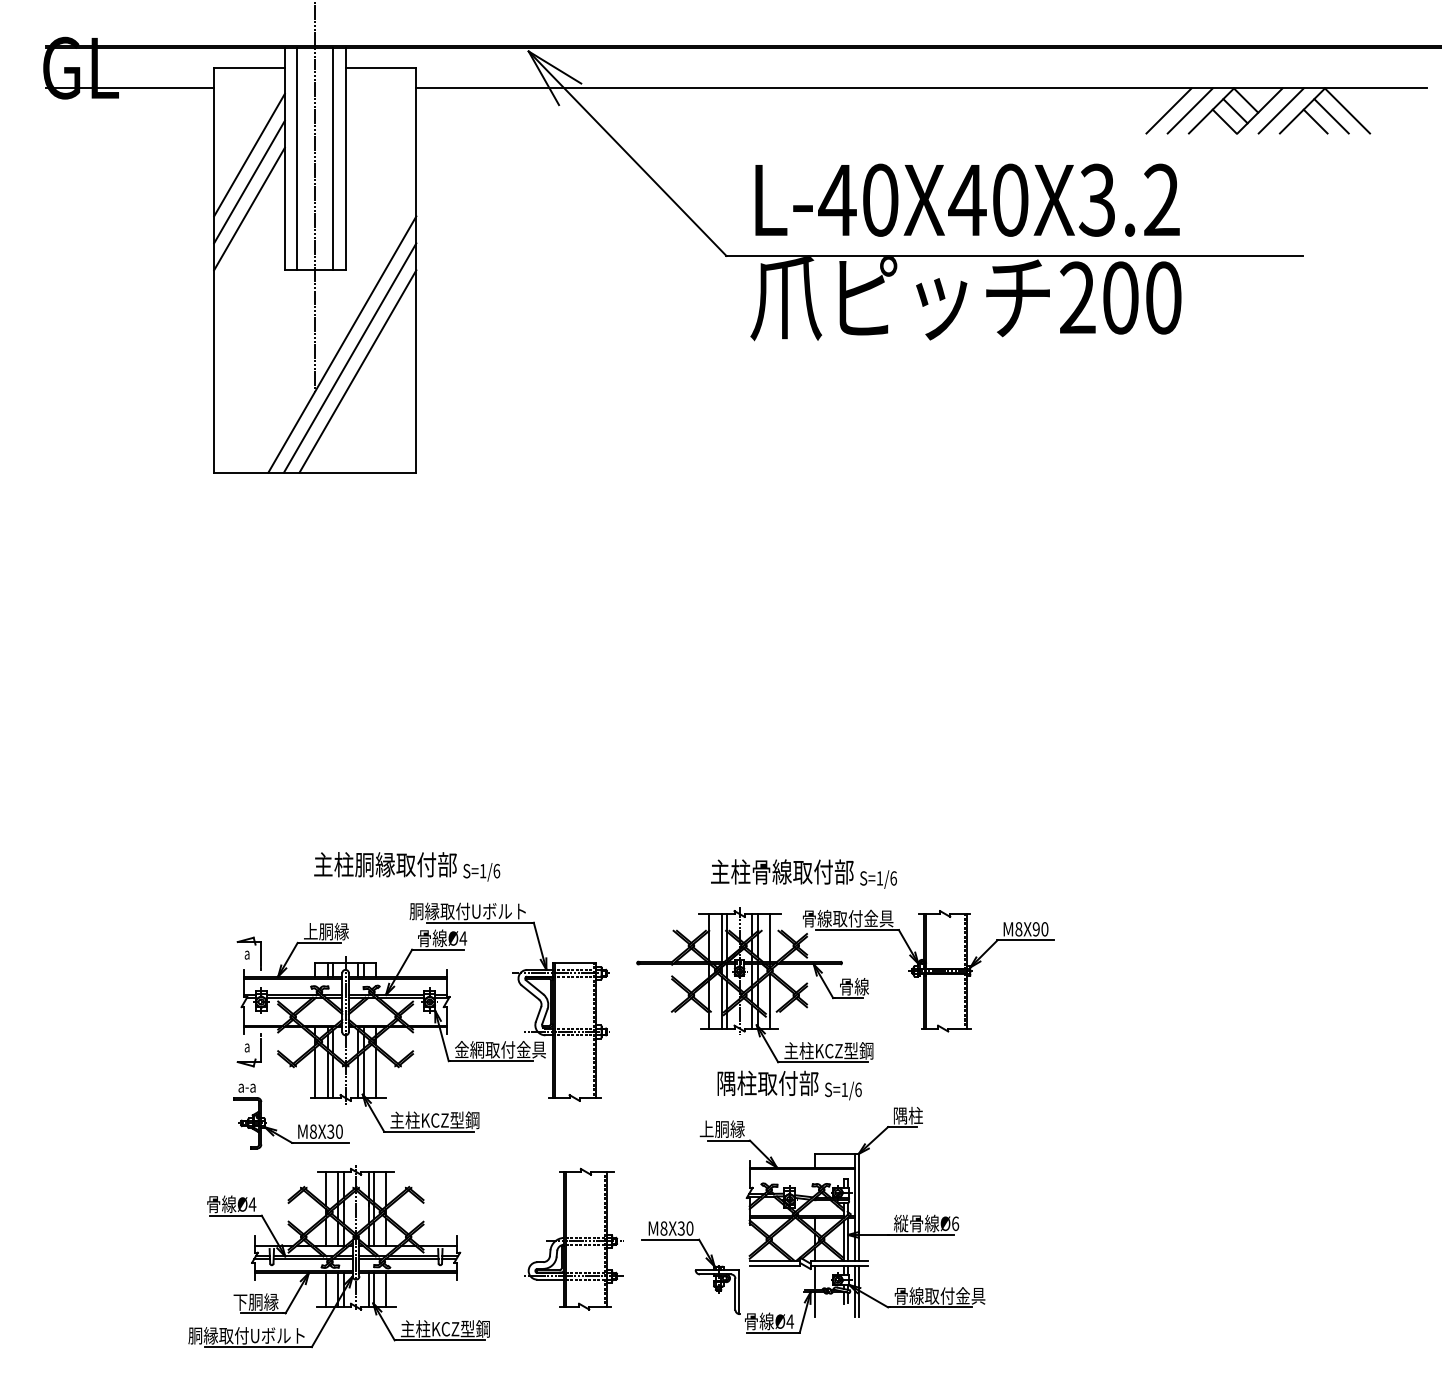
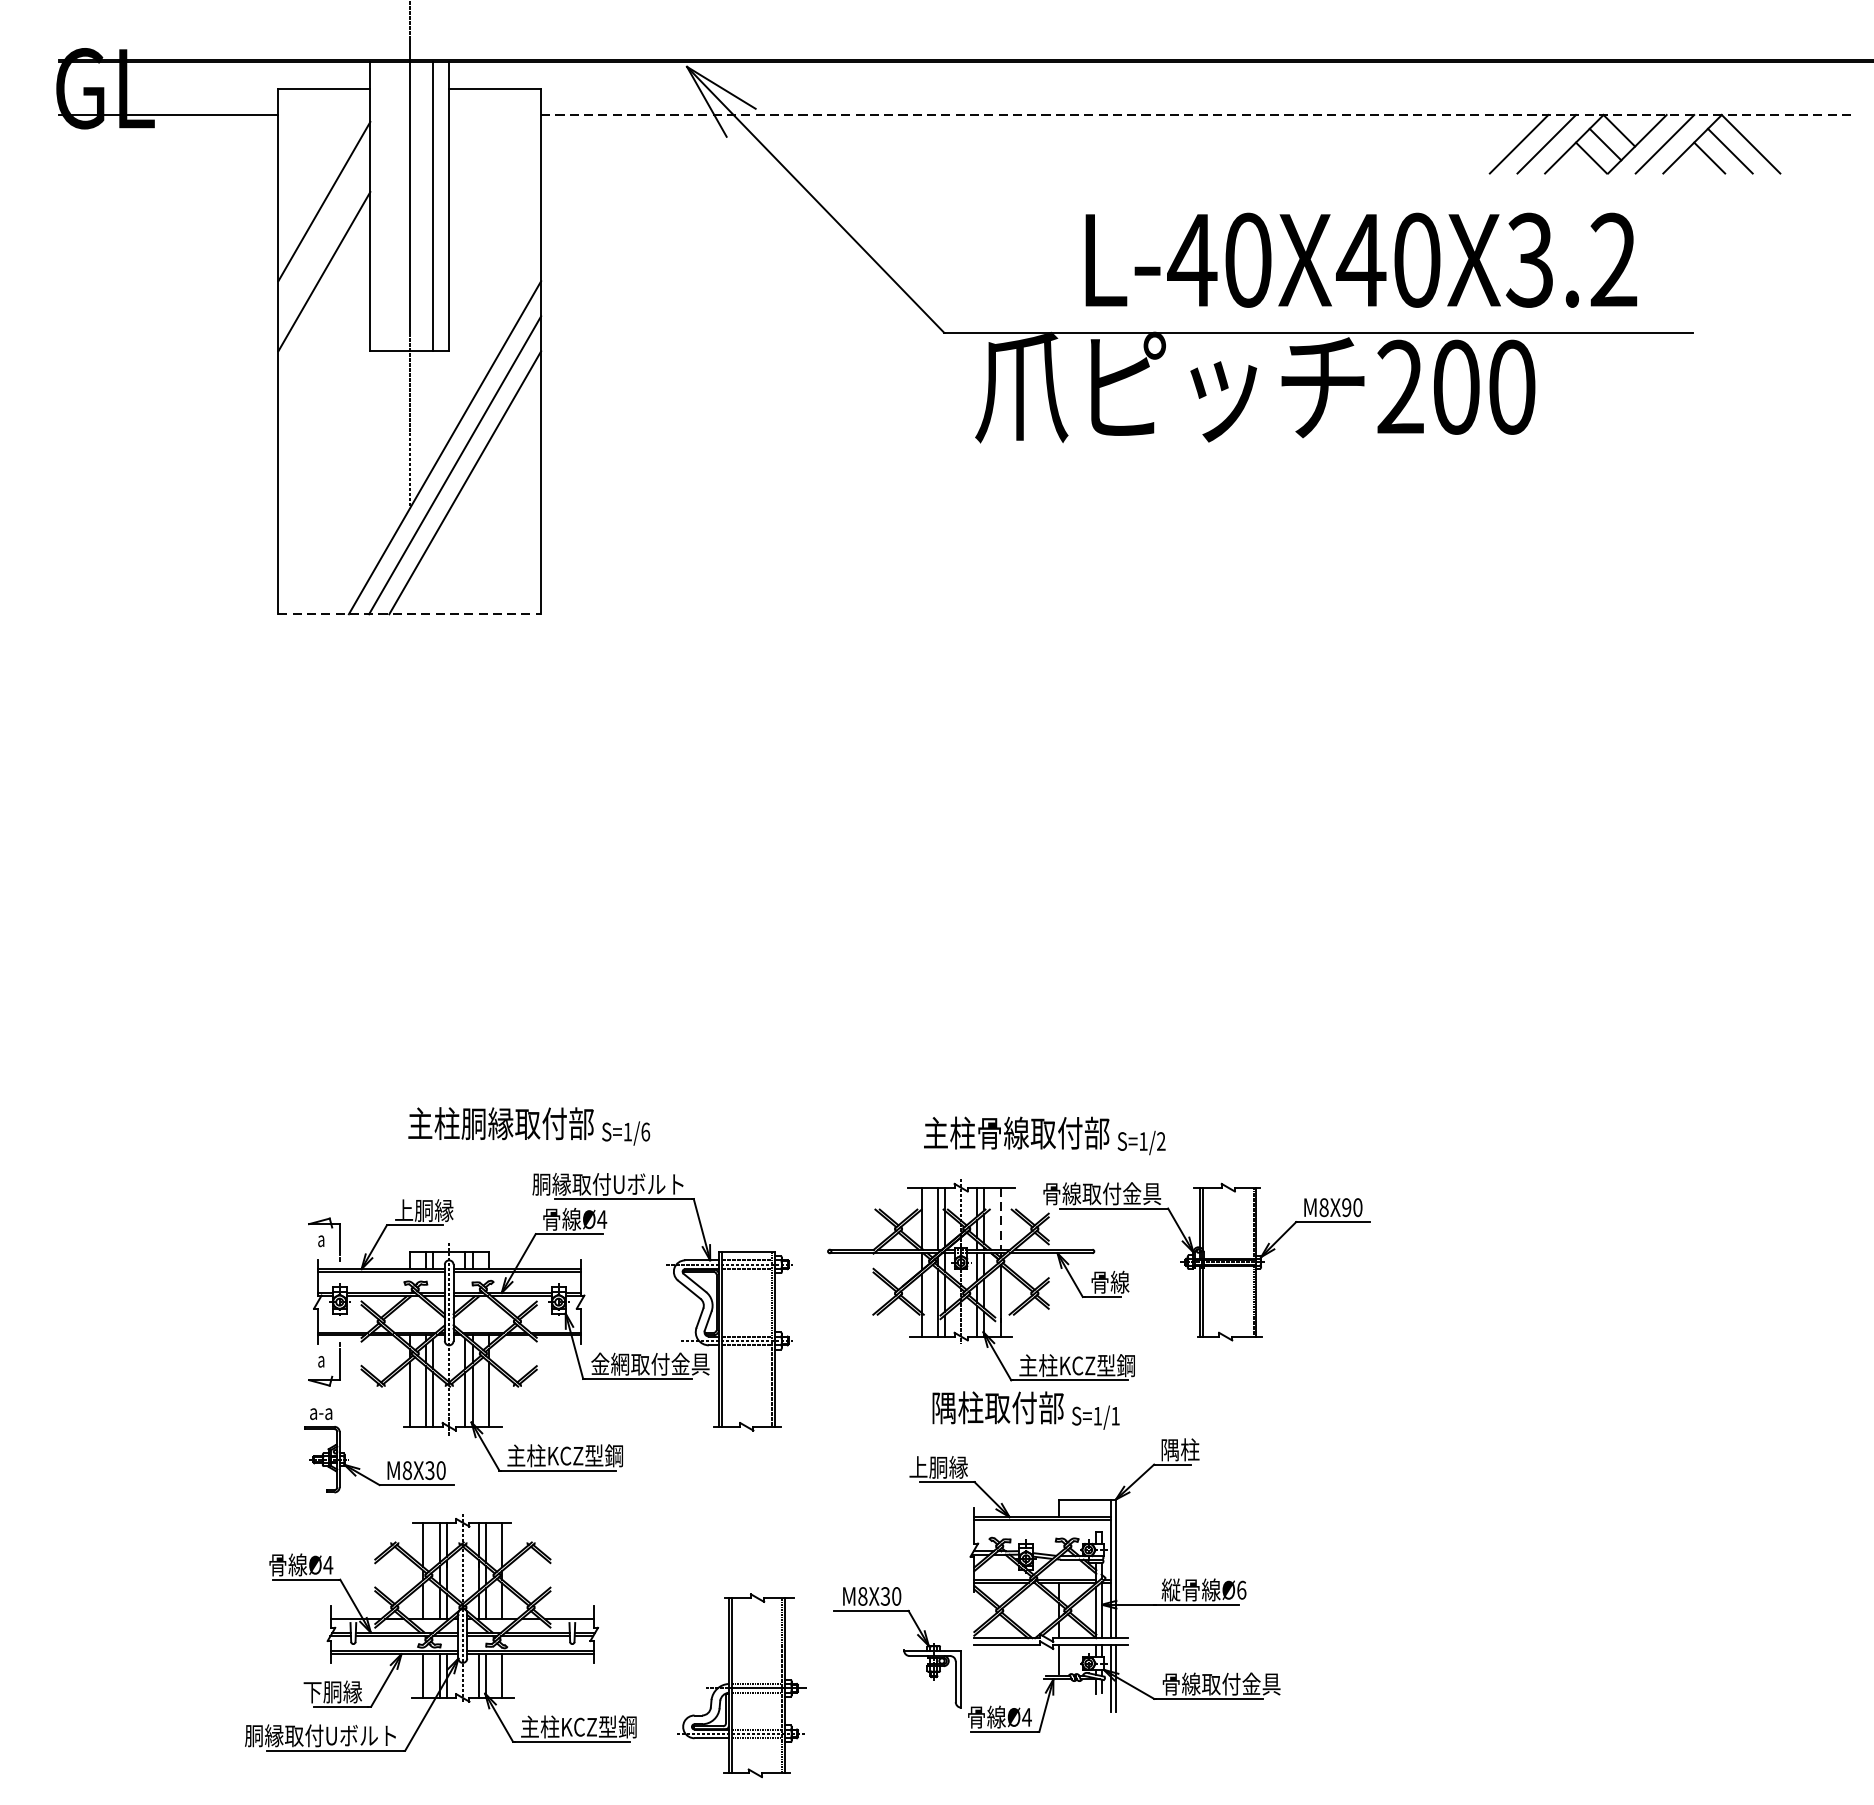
line: (921, 88) -> (1197, 115), solid -> dashed
line: (297, 159) -> (386, 207), removed
line: (249, 181) -> (324, 235), removed
text: (967, 199) -> (1361, 259), moved
line: (315, 472) -> (410, 614), solid -> dashed
text: (893, 878) -> (1161, 1141), S=1/6 -> S=1/2
line: (769, 937) -> (1000, 1218), solid -> dashed
text: (858, 1089) -> (1115, 1415), S=1/6 -> S=1/1
part: (573, 1238) -> (741, 1684), moved
line: (814, 1304) -> (1058, 1695), removed

